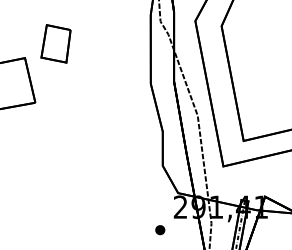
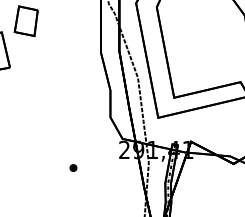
part: (160, 229) -> (73, 167), moved

